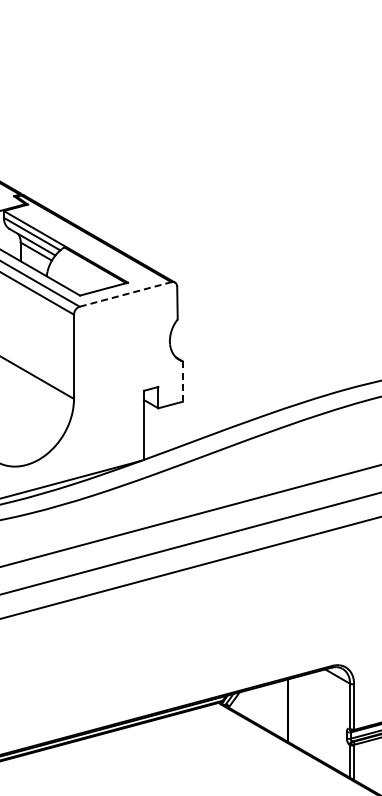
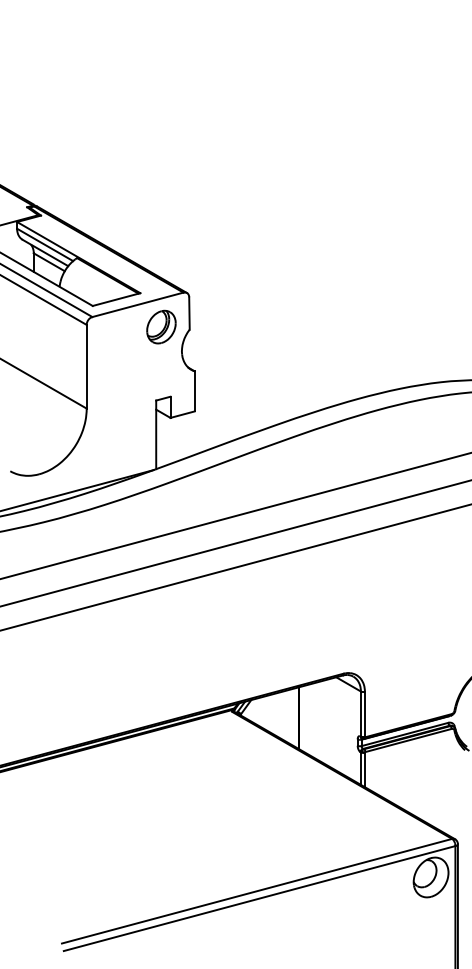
line: (126, 294) -> (138, 304), dashed -> solid
part: (149, 316) -> (161, 326), added
line: (182, 381) -> (194, 391), dashed -> solid

